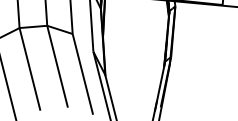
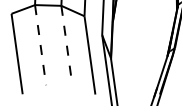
line: (57, 67) -> (66, 46), solid -> dashed
line: (30, 69) -> (41, 45), solid -> dashed

